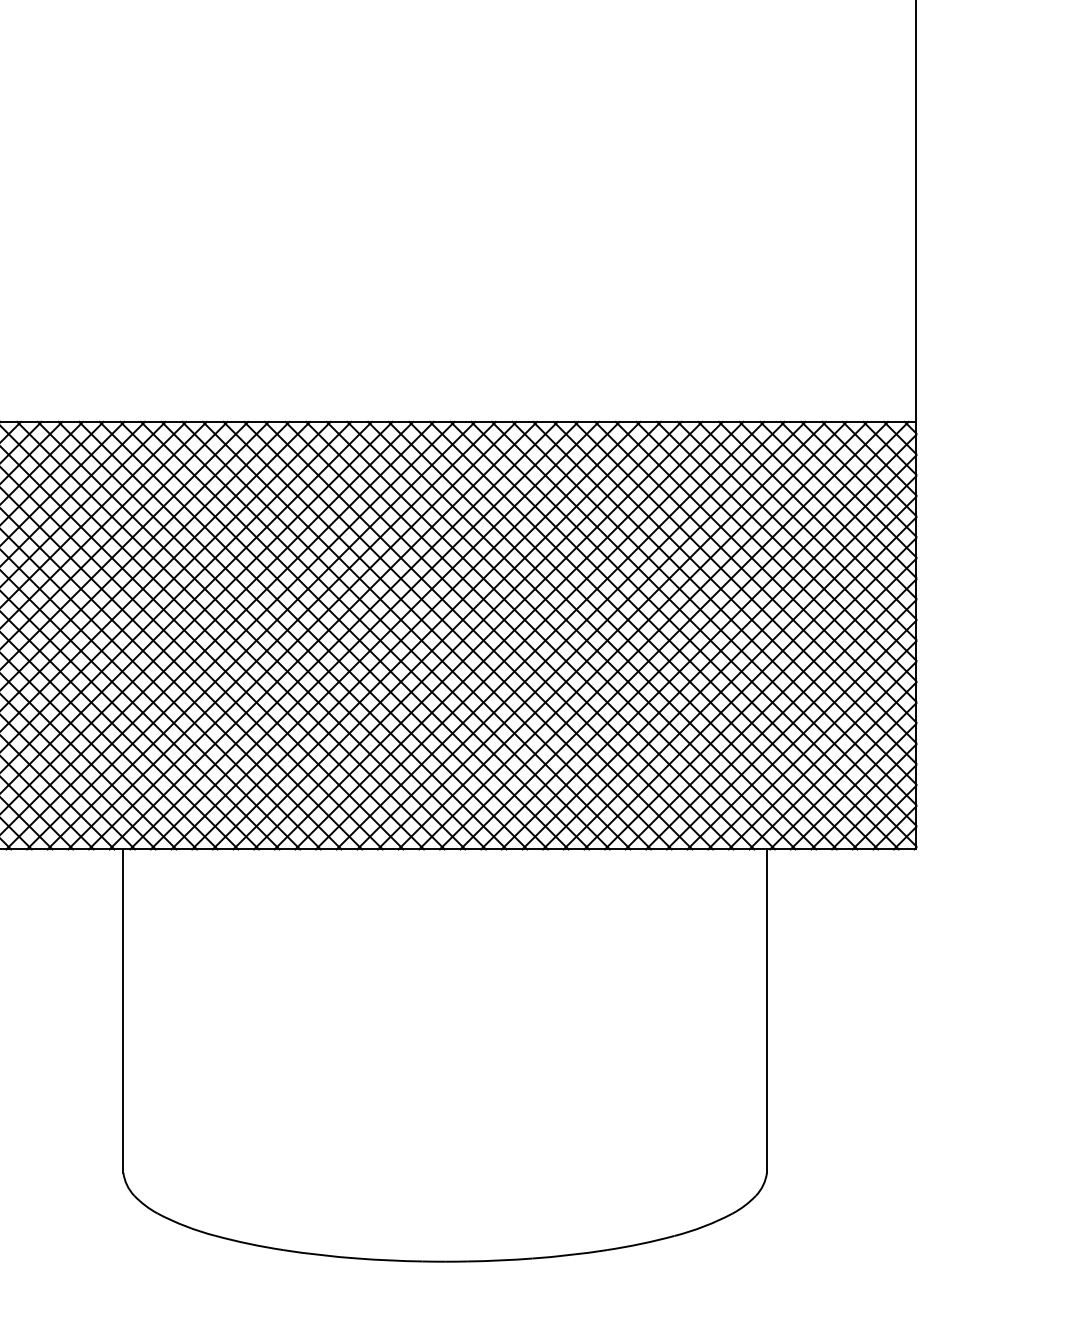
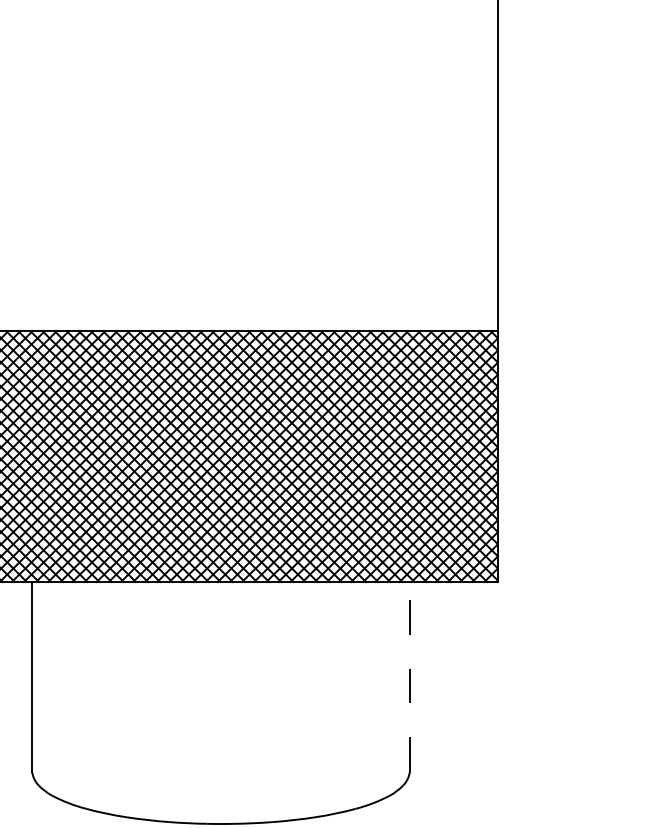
line: (766, 1010) -> (409, 676), solid -> dashed

